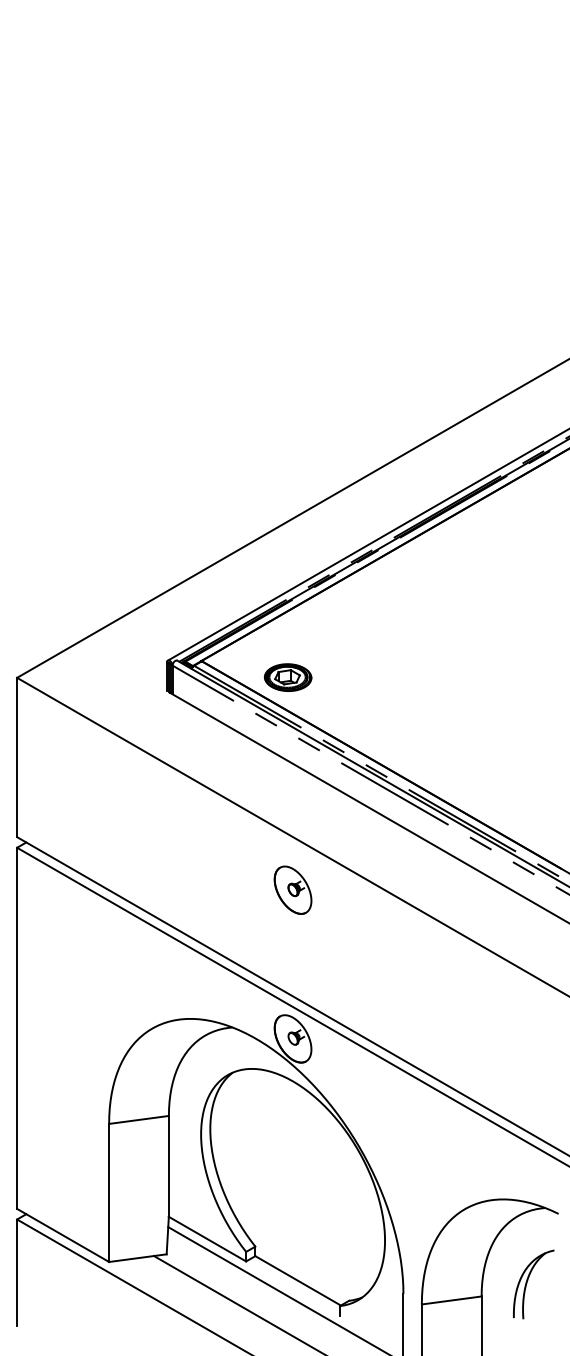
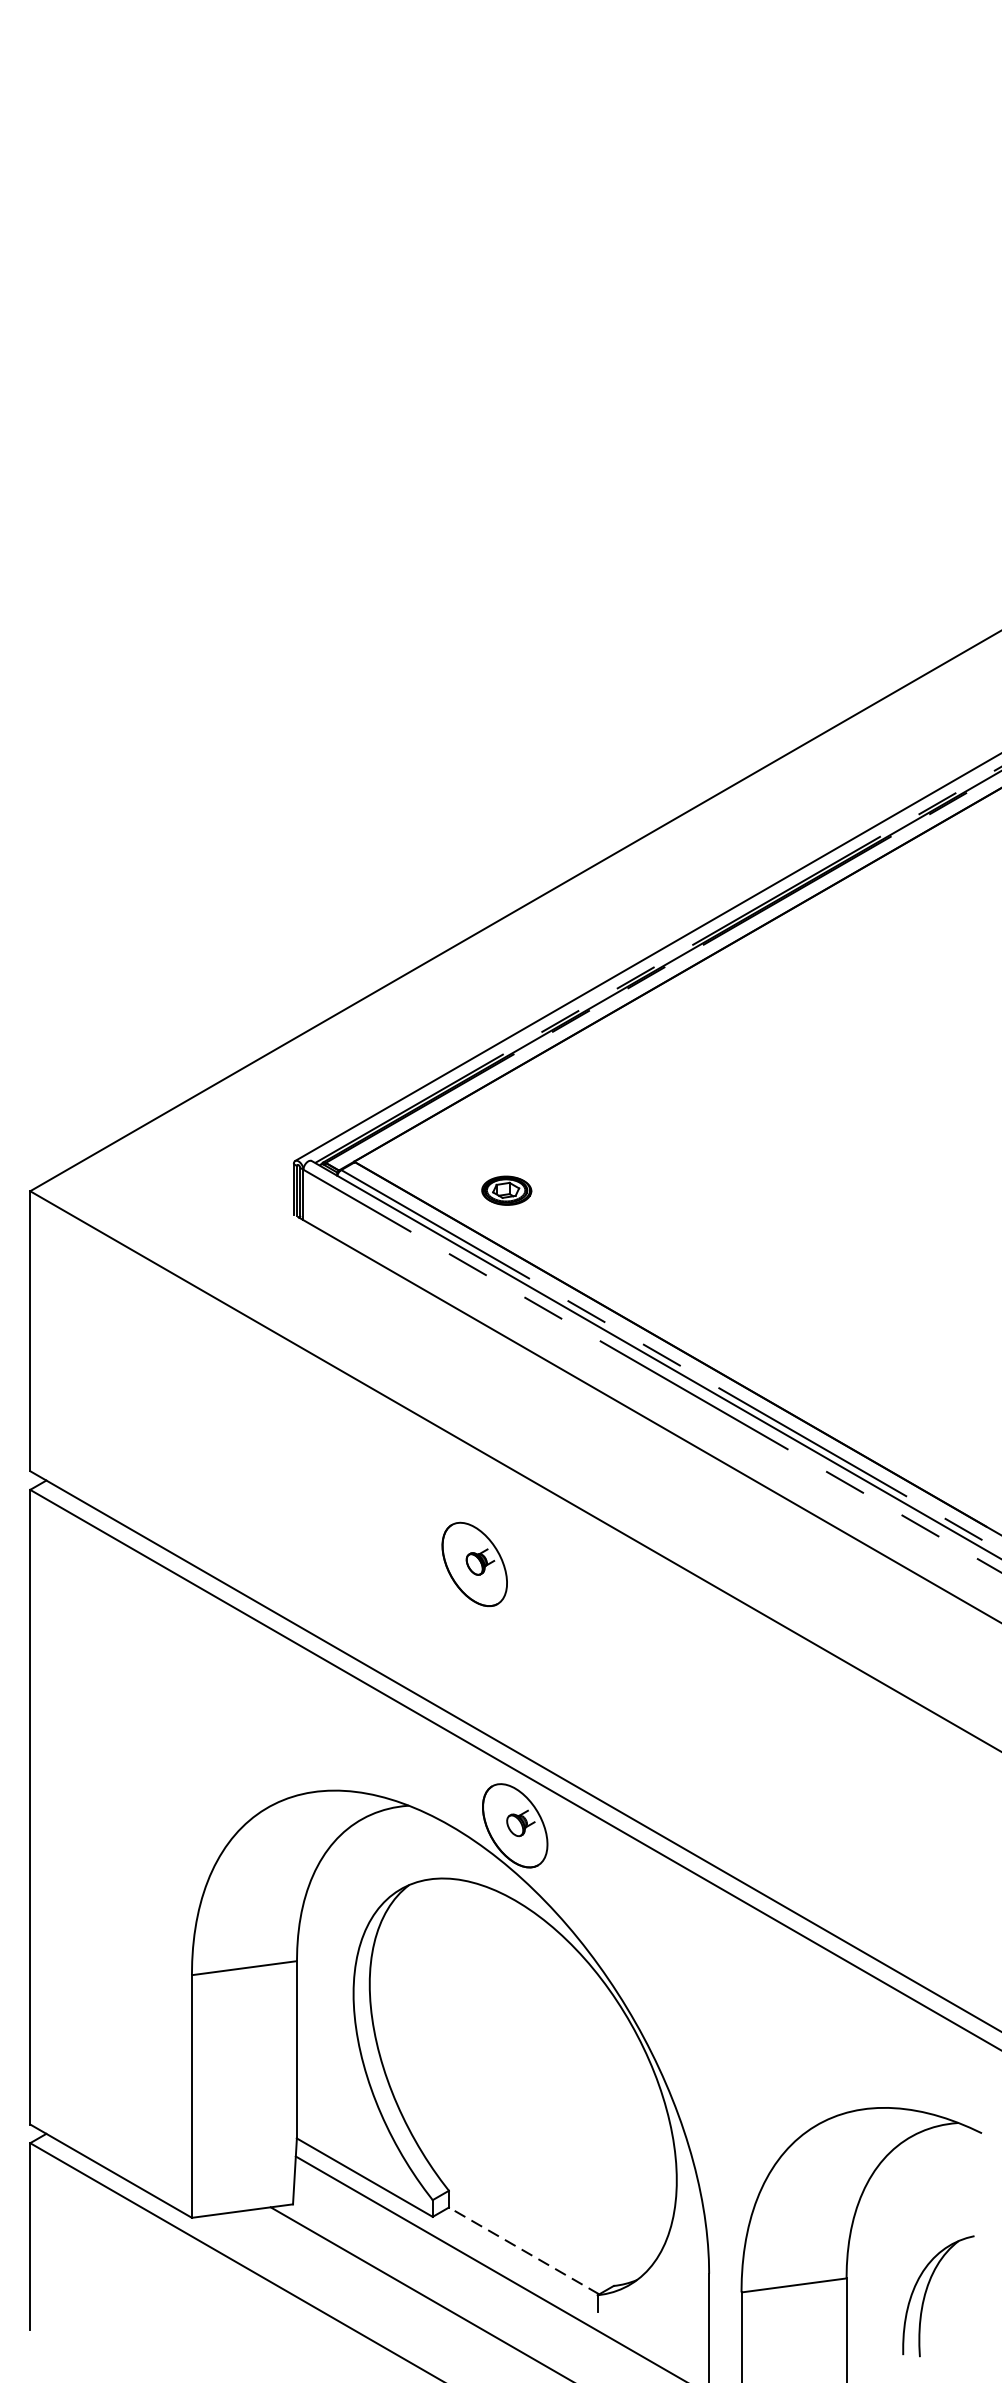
part: (288, 677) -> (507, 1190), size x0.6
part: (292, 889) -> (473, 1563), moved
line: (297, 1280) -> (522, 2250), solid -> dashed
part: (527, 1283) -> (927, 2294), moved

